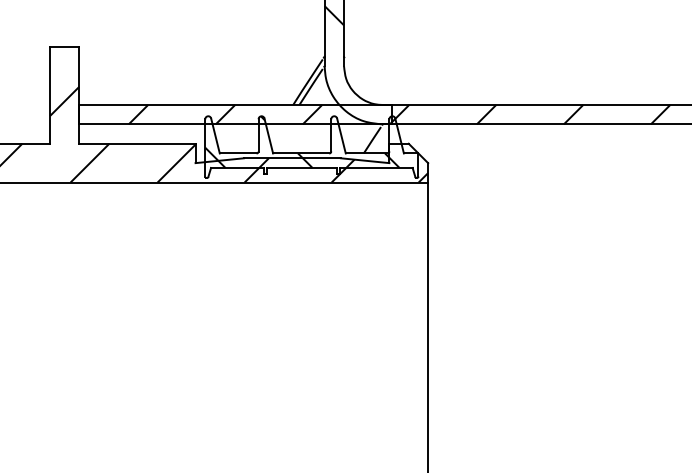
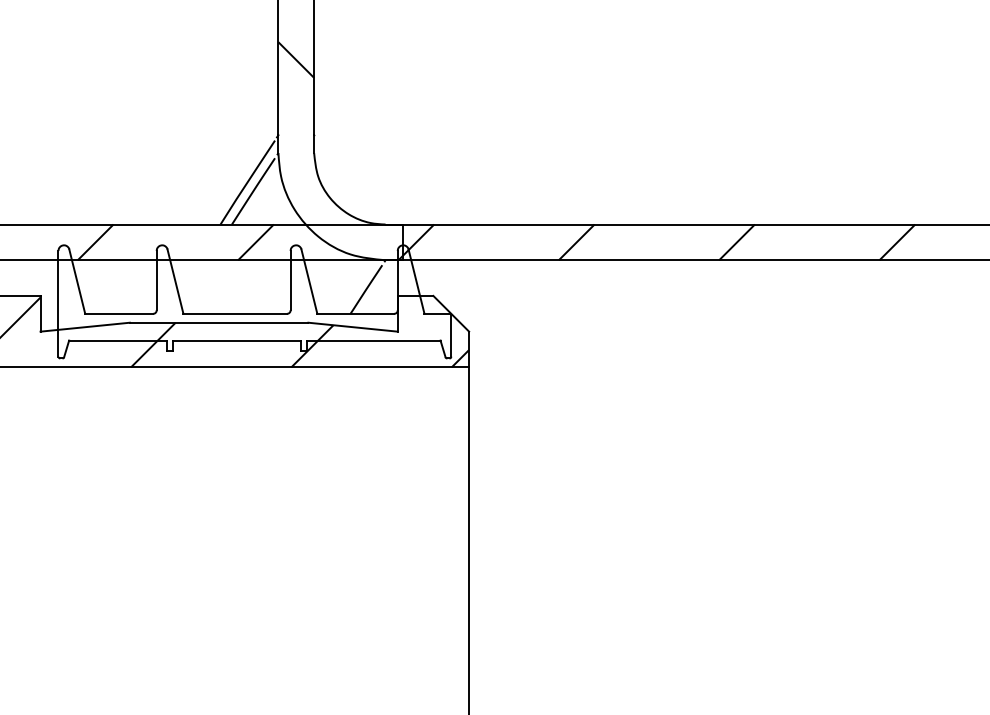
hatch: (302, 141) -> (237, 291), removed

